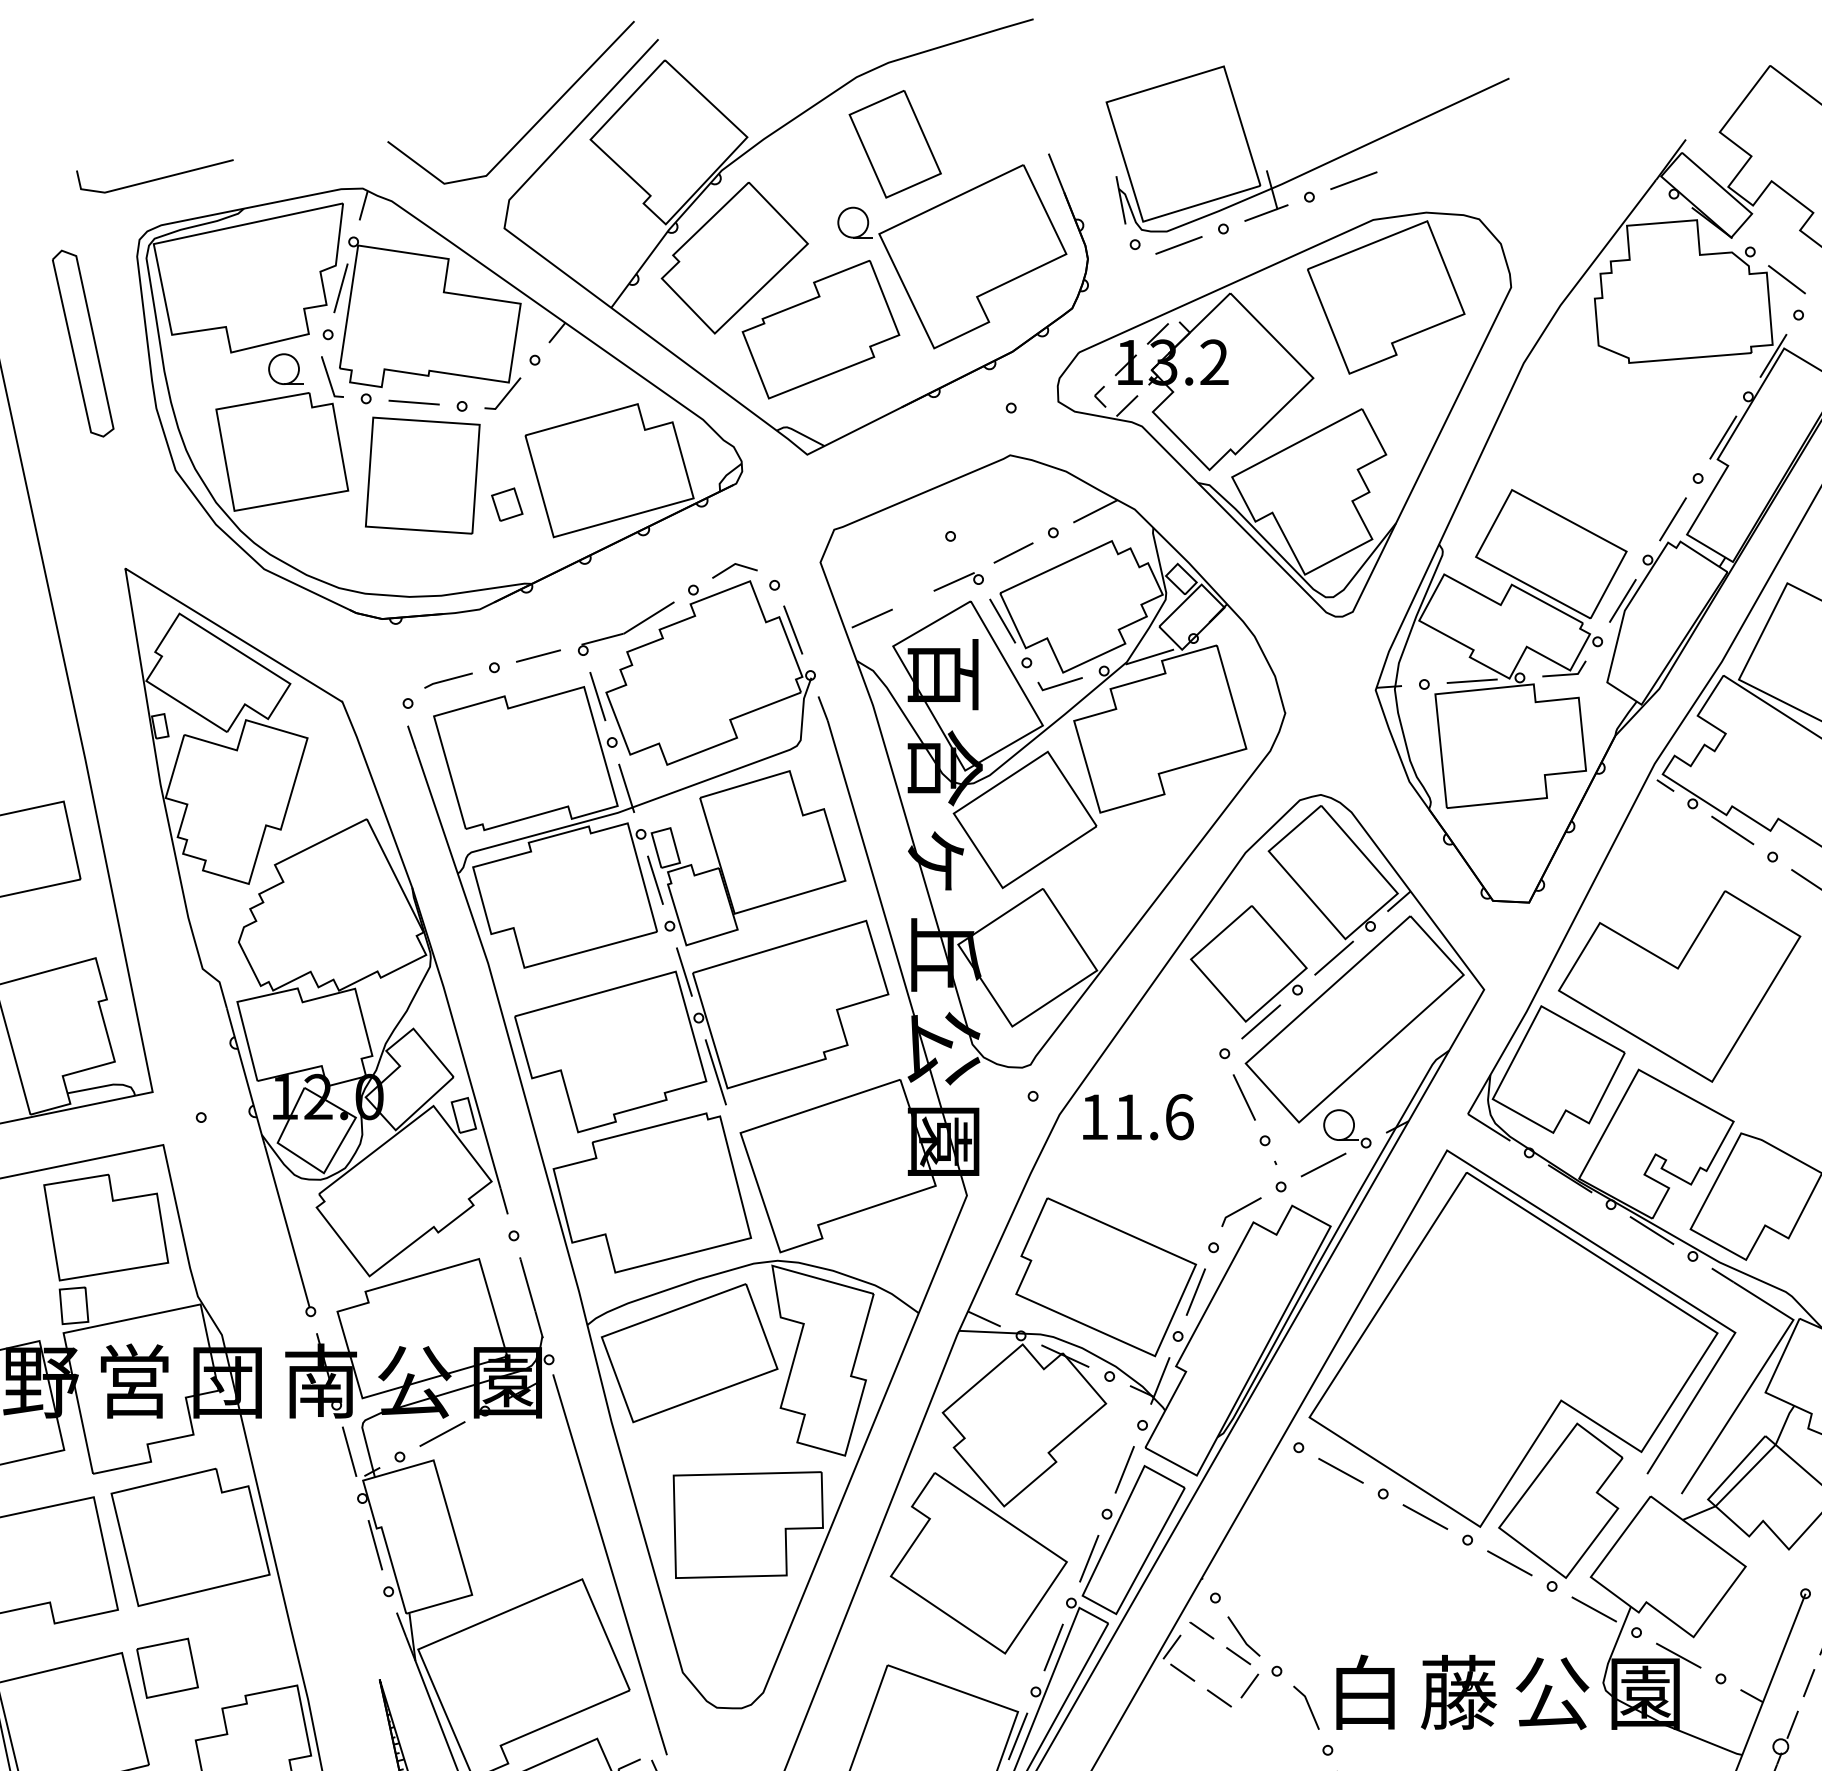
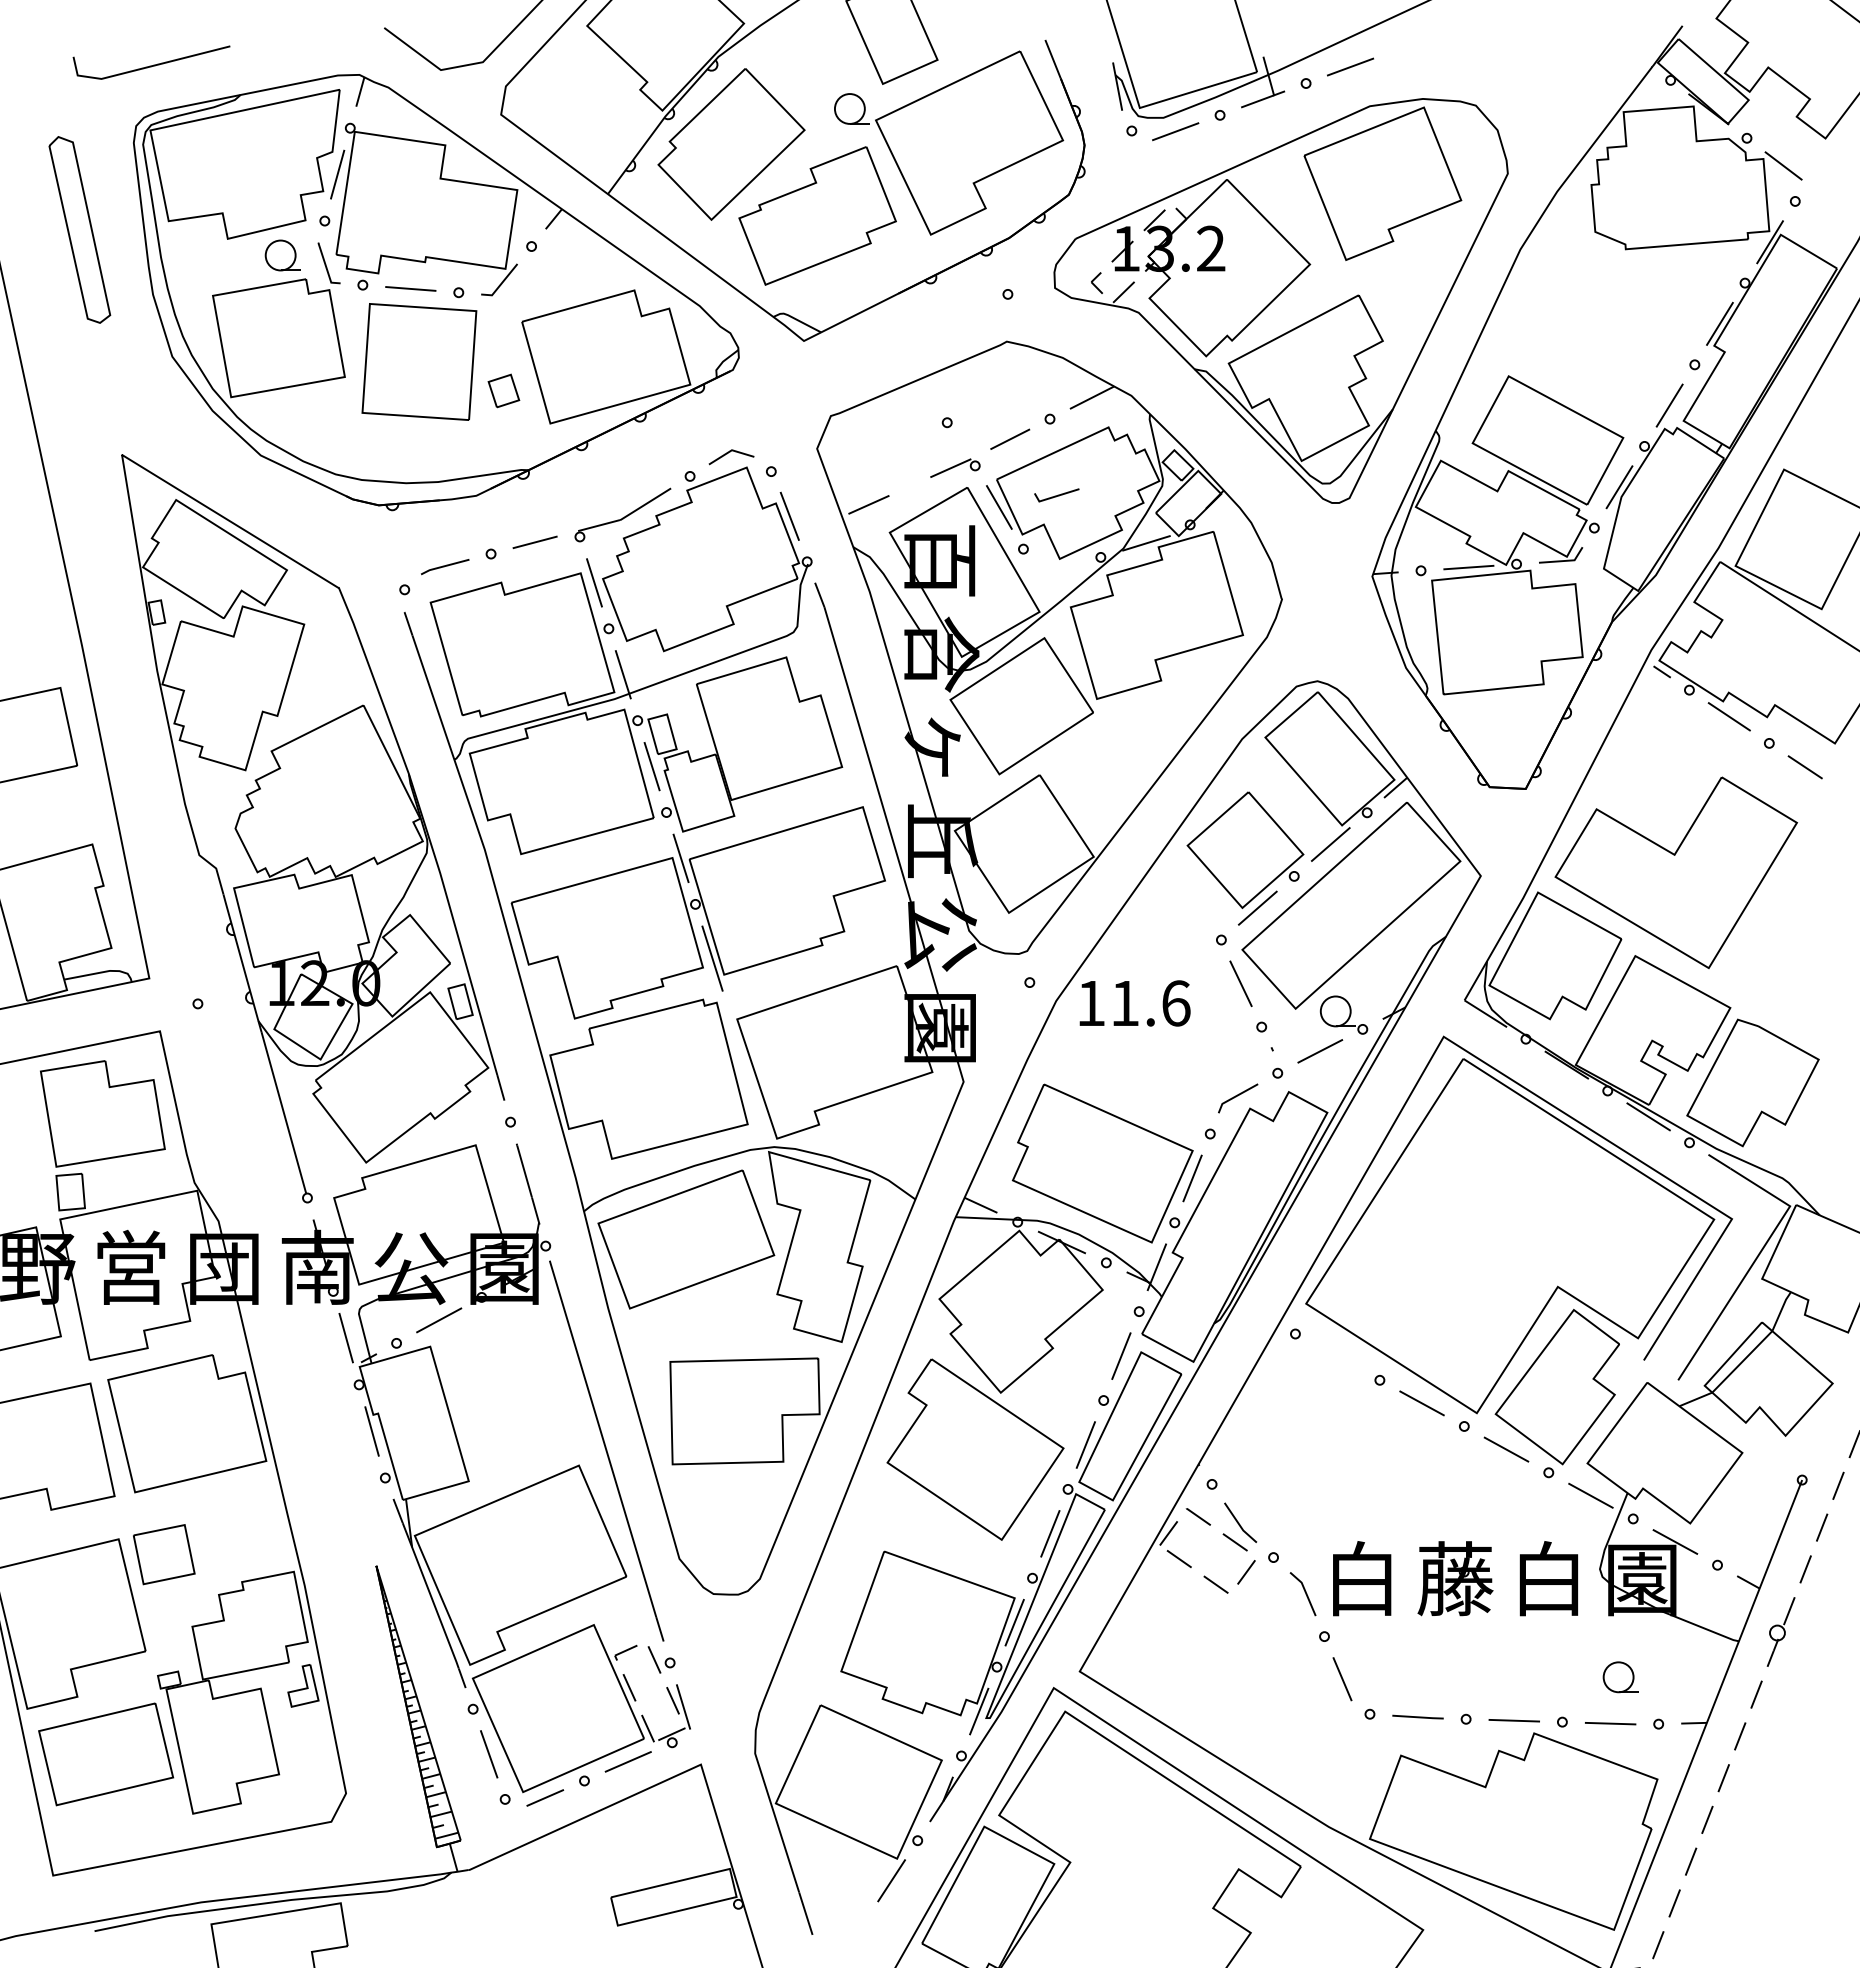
line: (1059, 684) -> (1056, 495), moved
line: (1340, 1471) -> (1337, 1357), removed
text: (1551, 1692) -> (1548, 1578), 公 -> 白

